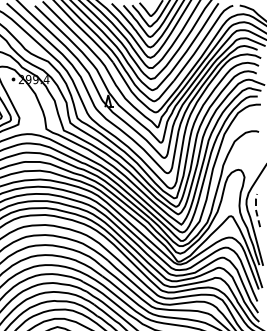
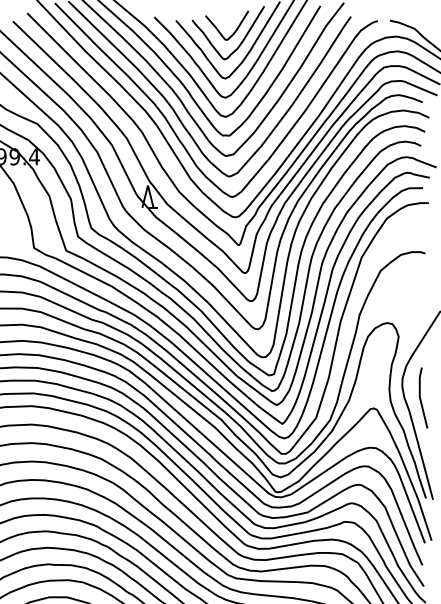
line: (255, 209) -> (418, 396), dashed -> solid

